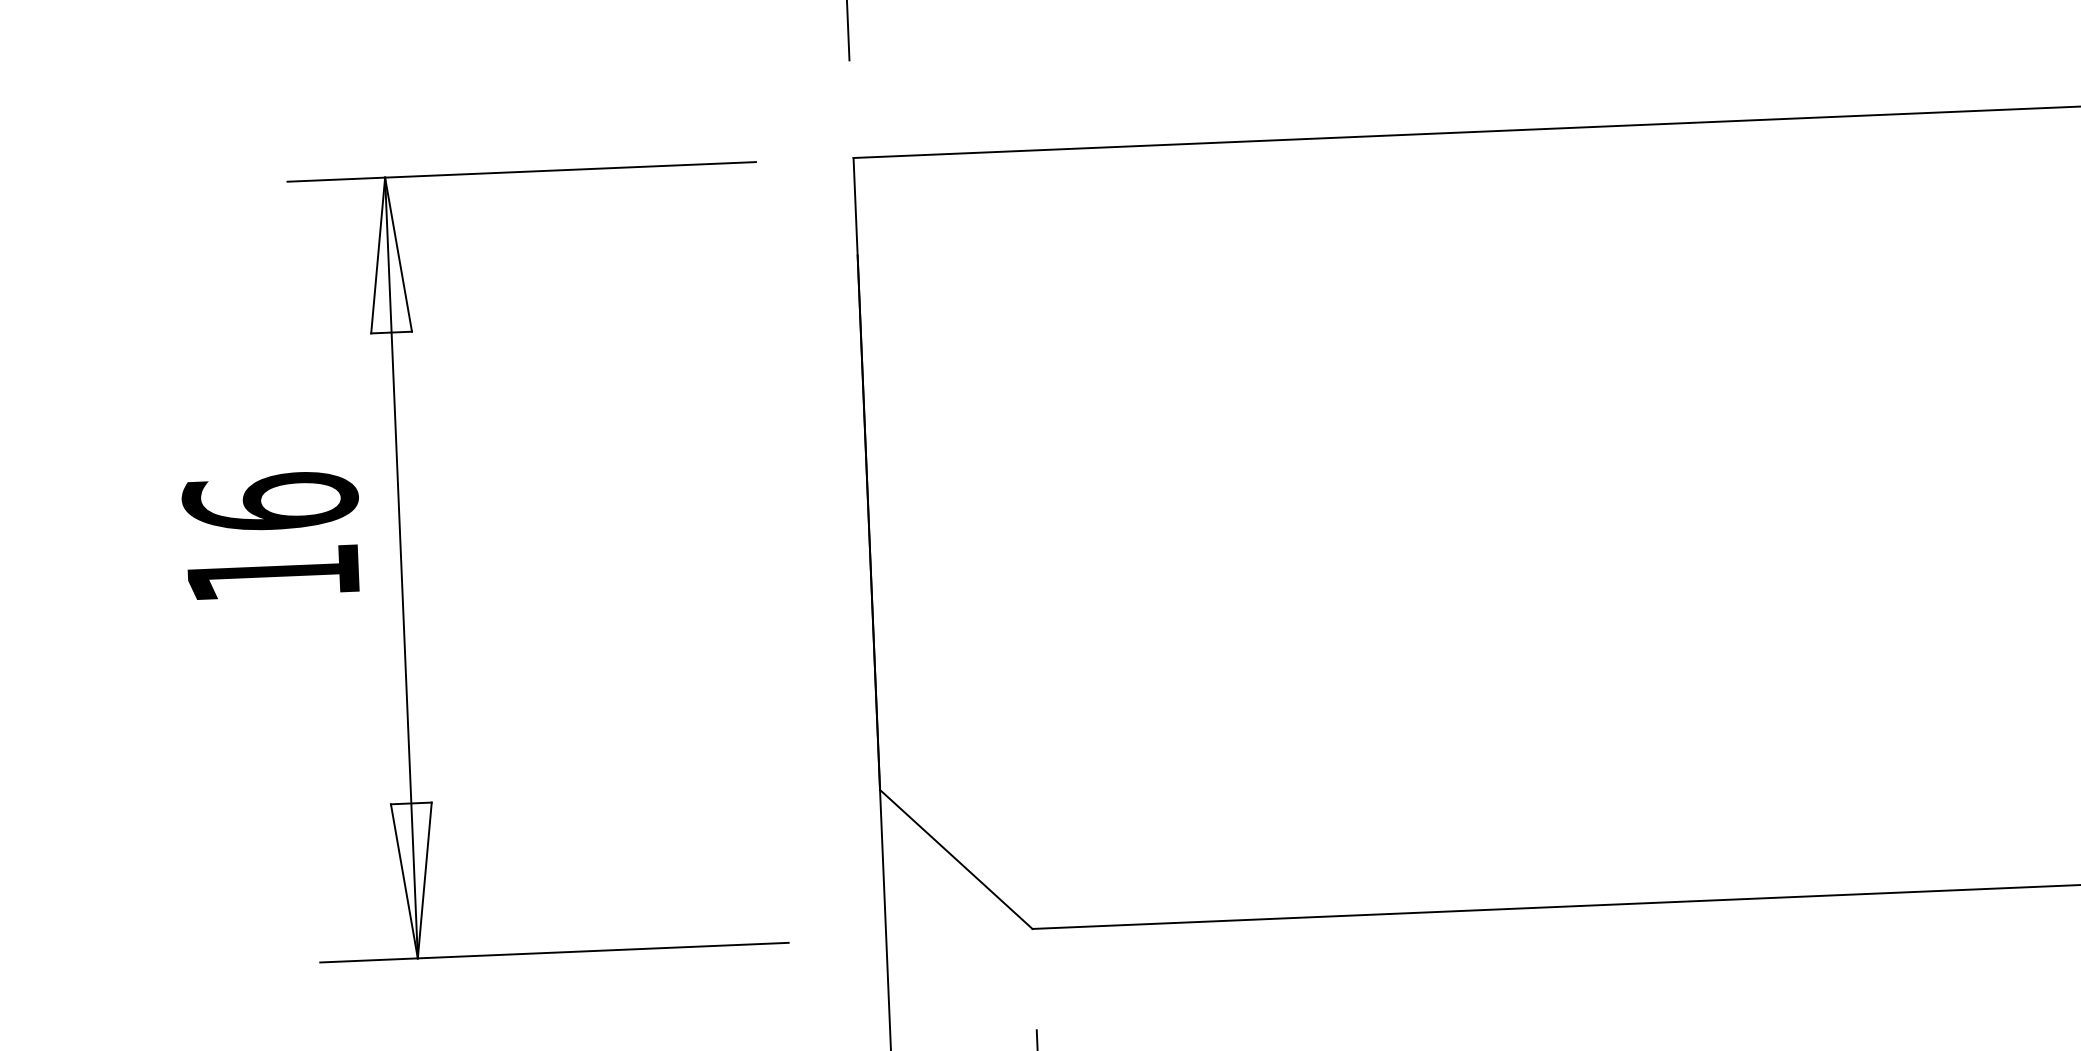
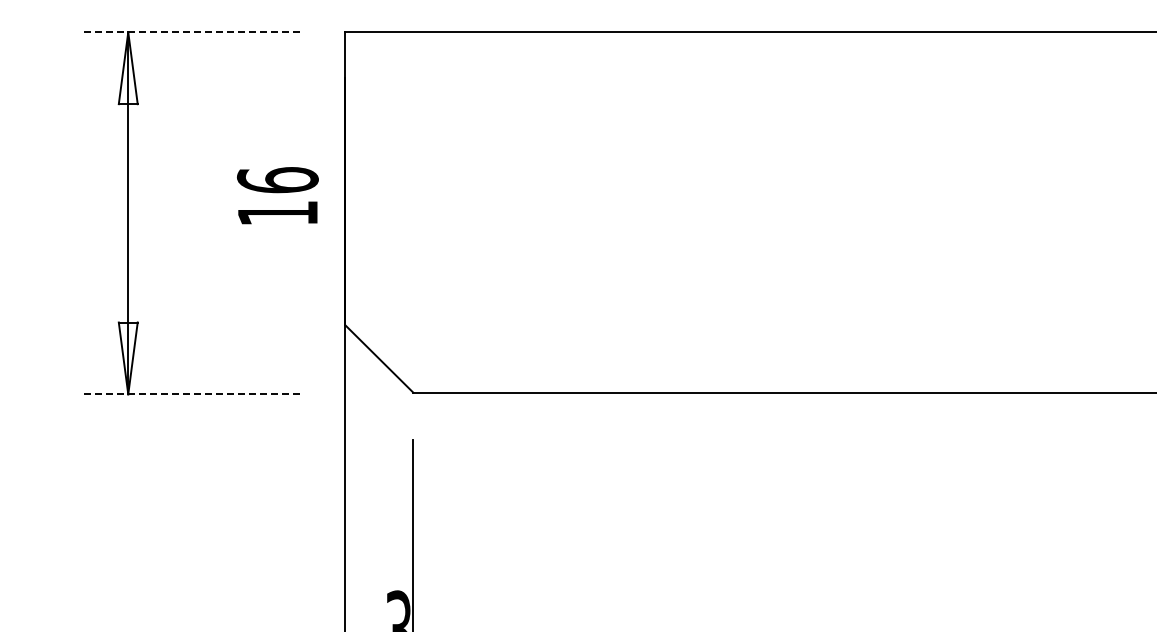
line: (521, 172) -> (191, 32), solid -> dashed
text: (270, 534) -> (277, 195), moved
line: (554, 952) -> (191, 394), solid -> dashed

